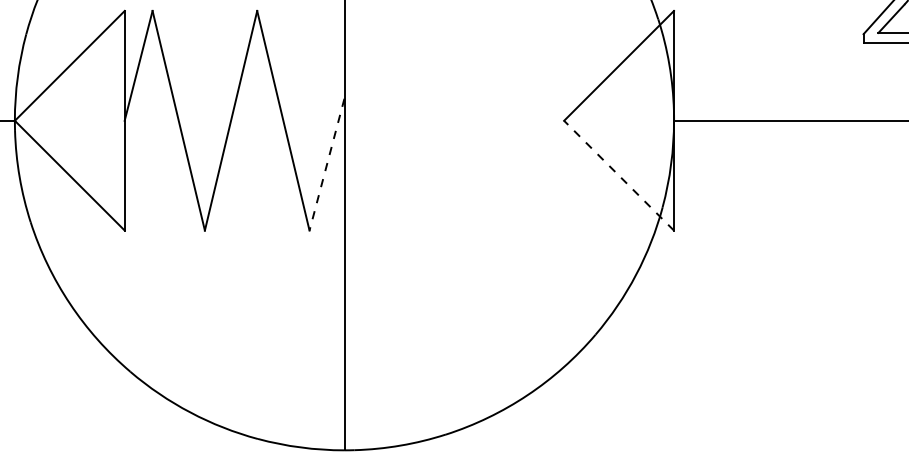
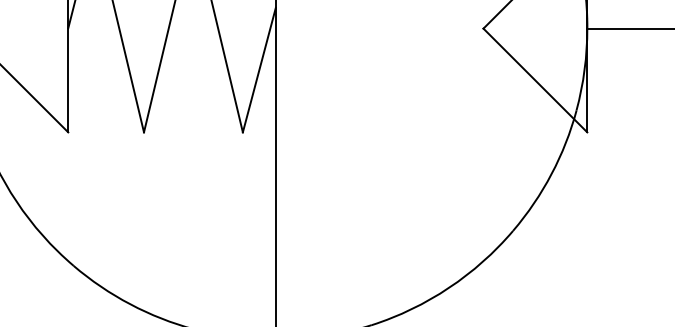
line: (326, 165) -> (258, 70), dashed -> solid
line: (619, 175) -> (535, 80), dashed -> solid

